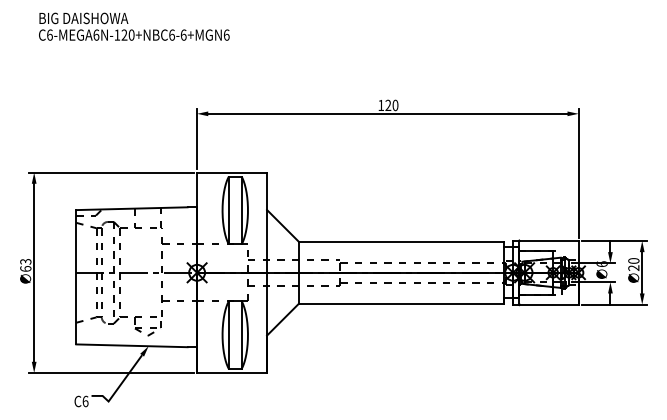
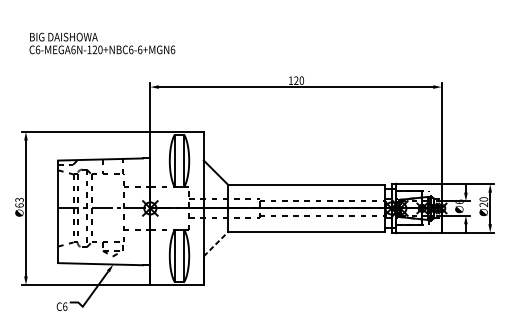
text: (134, 26) -> (102, 43), moved
line: (283, 319) -> (216, 244), solid -> dashed

